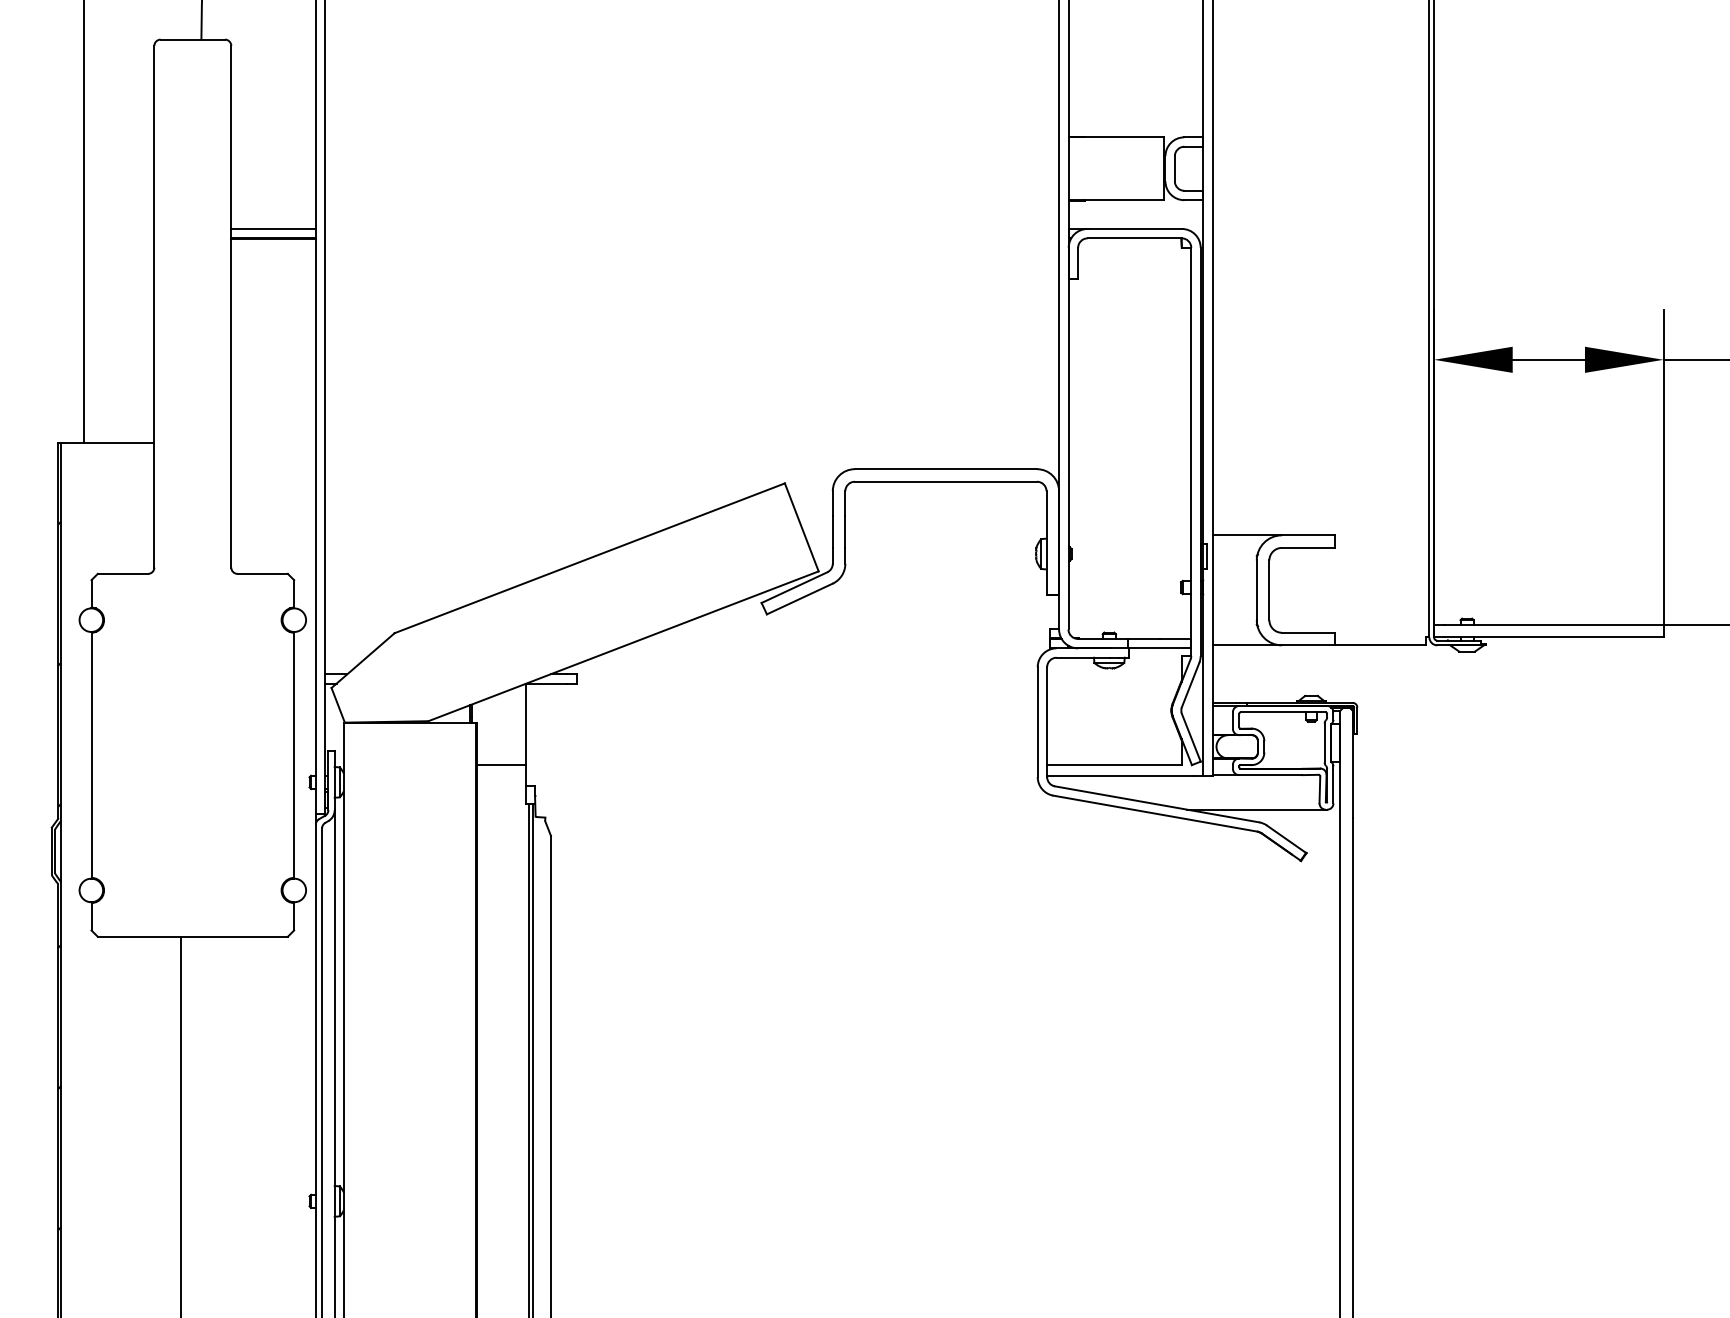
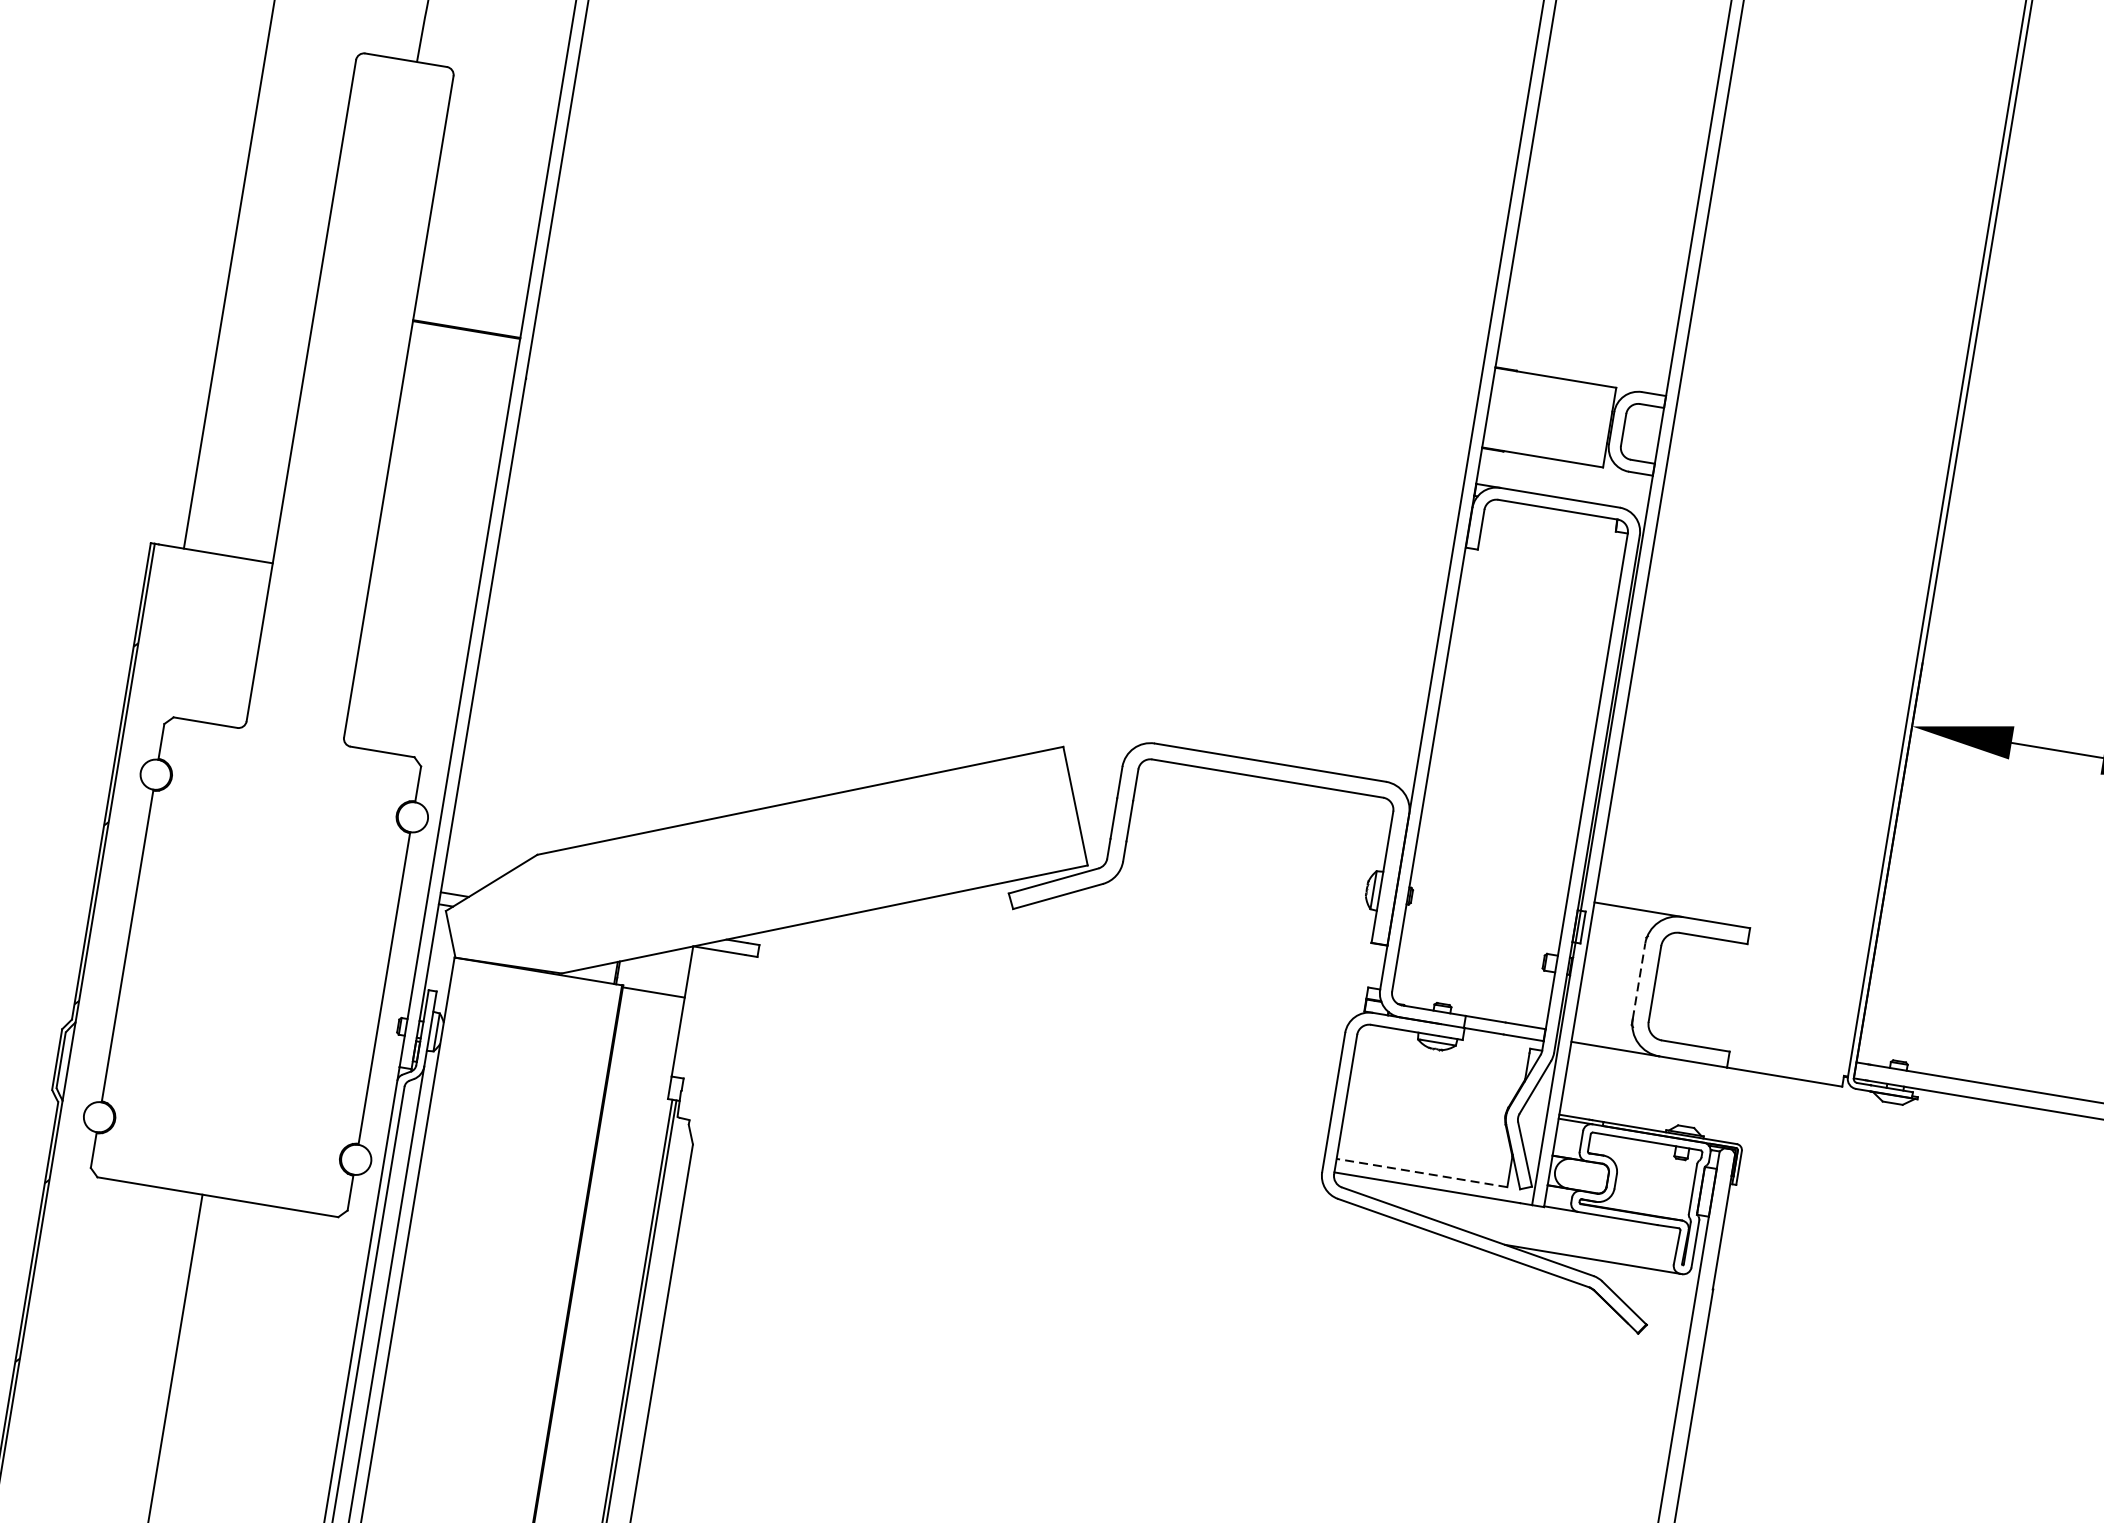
line: (273, 228) -> (468, 316), removed
line: (1256, 590) -> (1638, 981), solid -> dashed
line: (501, 765) -> (653, 992), moved
line: (1114, 765) -> (1421, 1173), solid -> dashed

